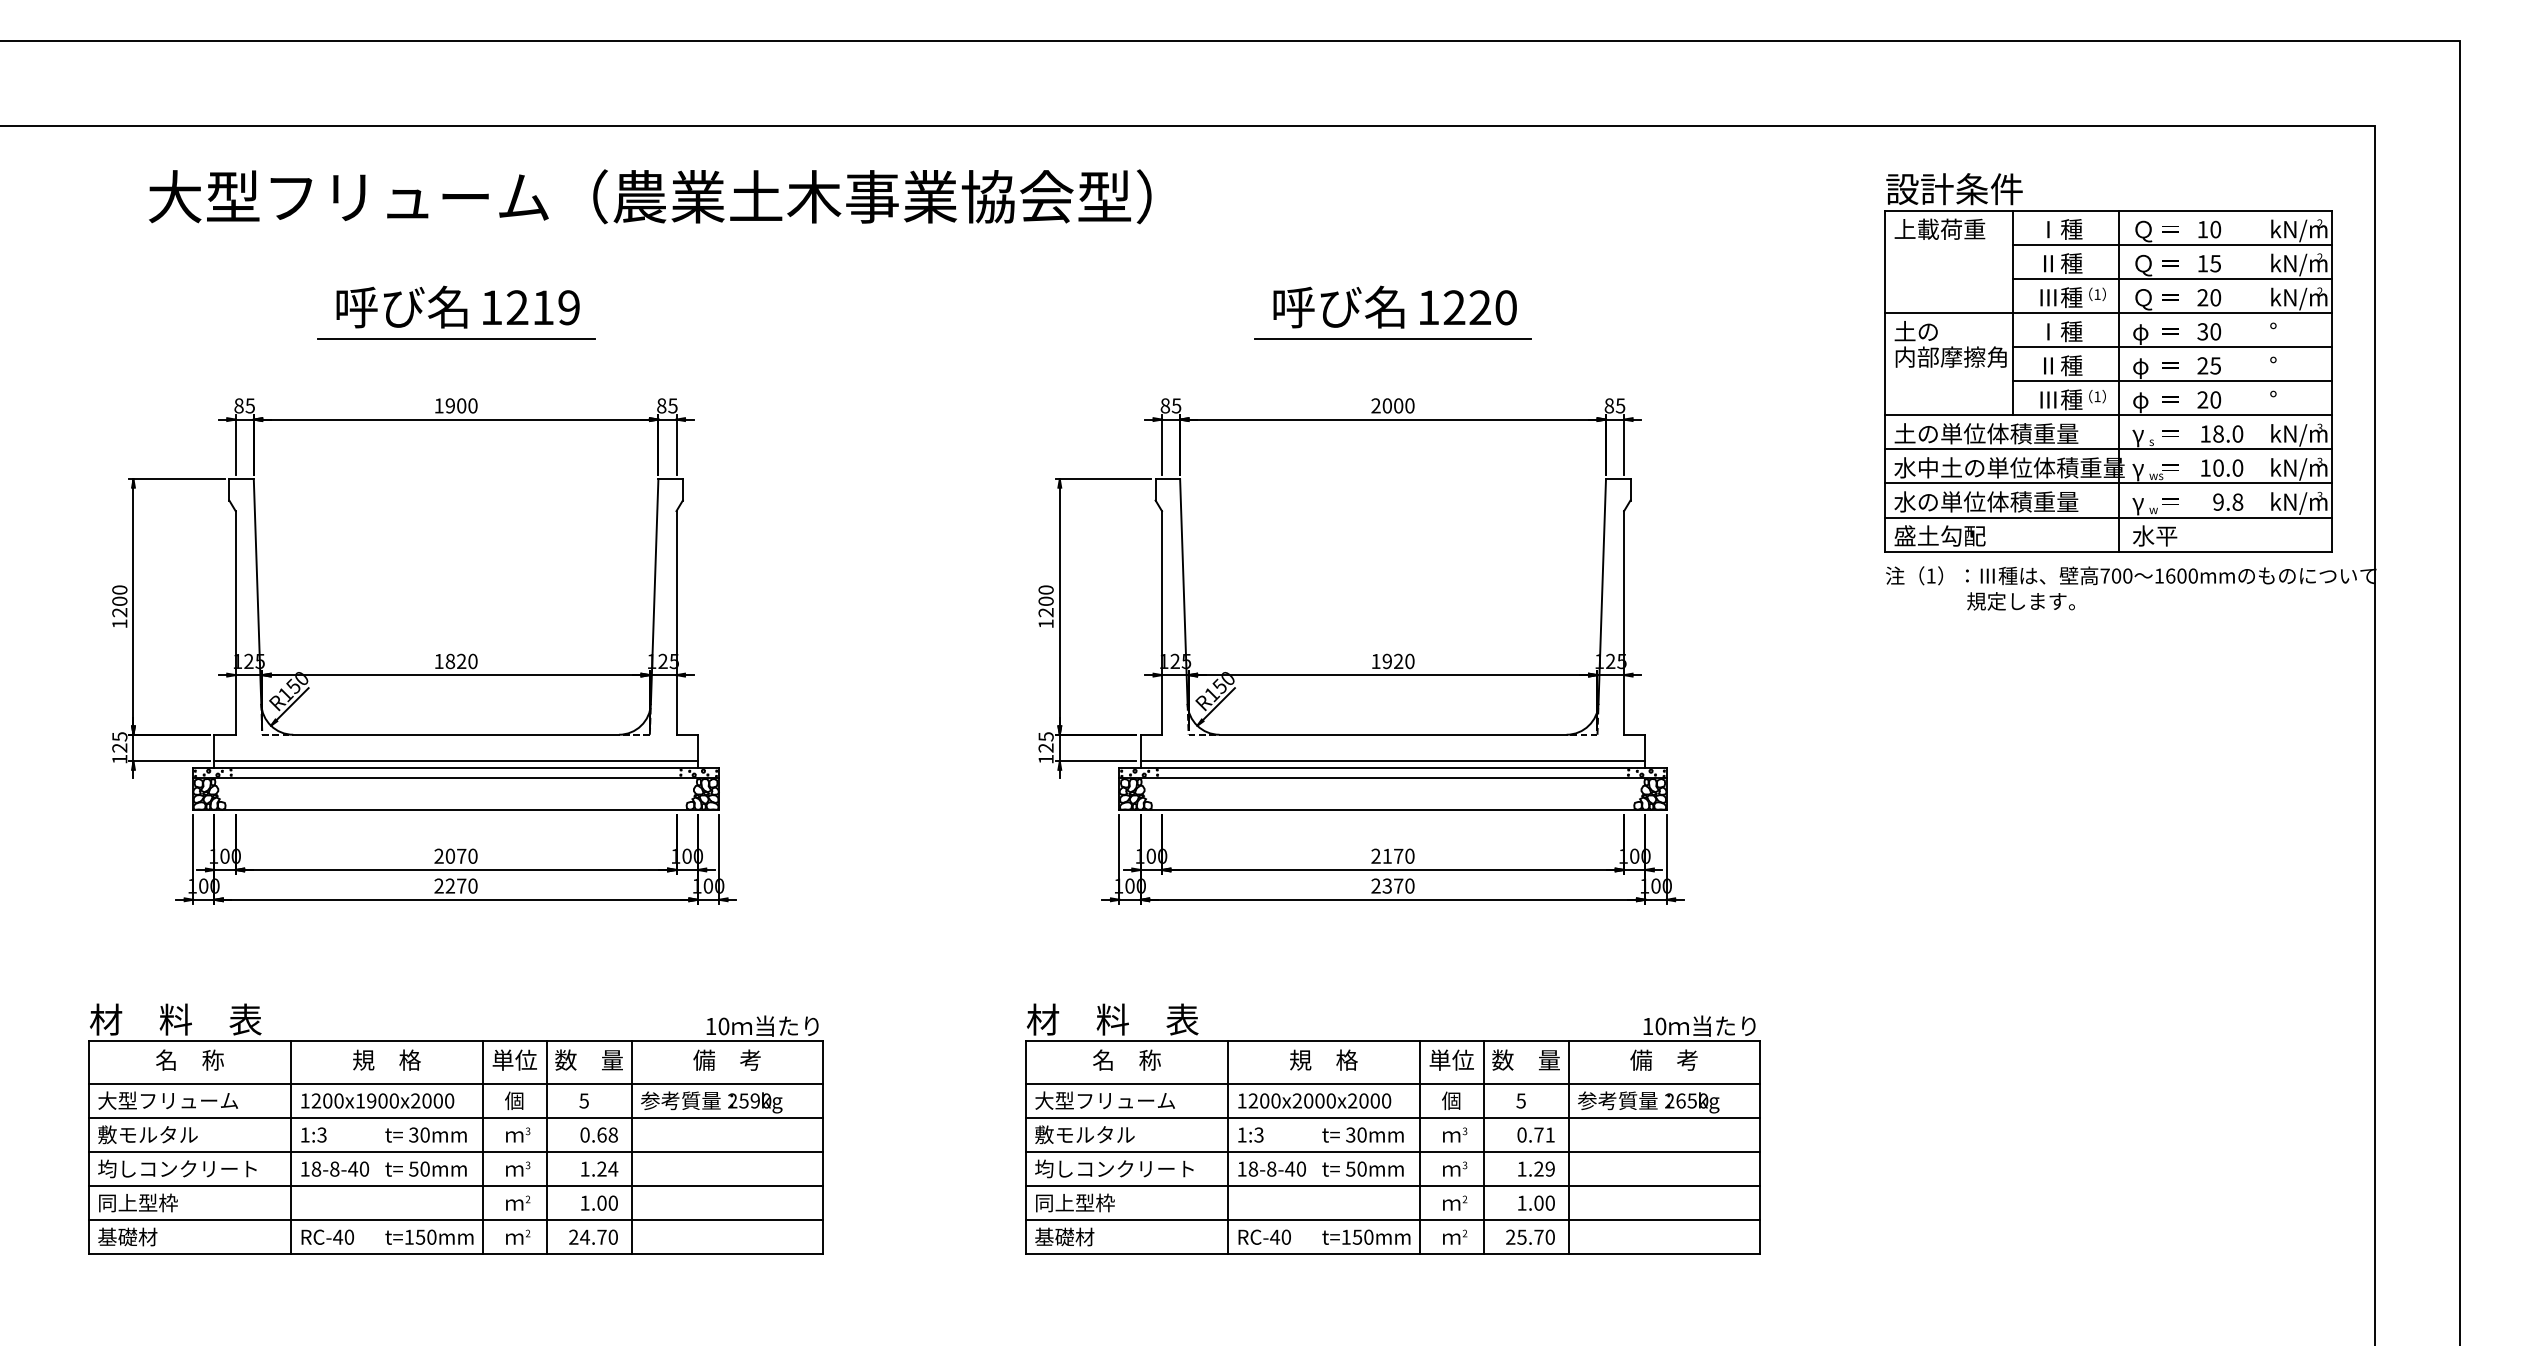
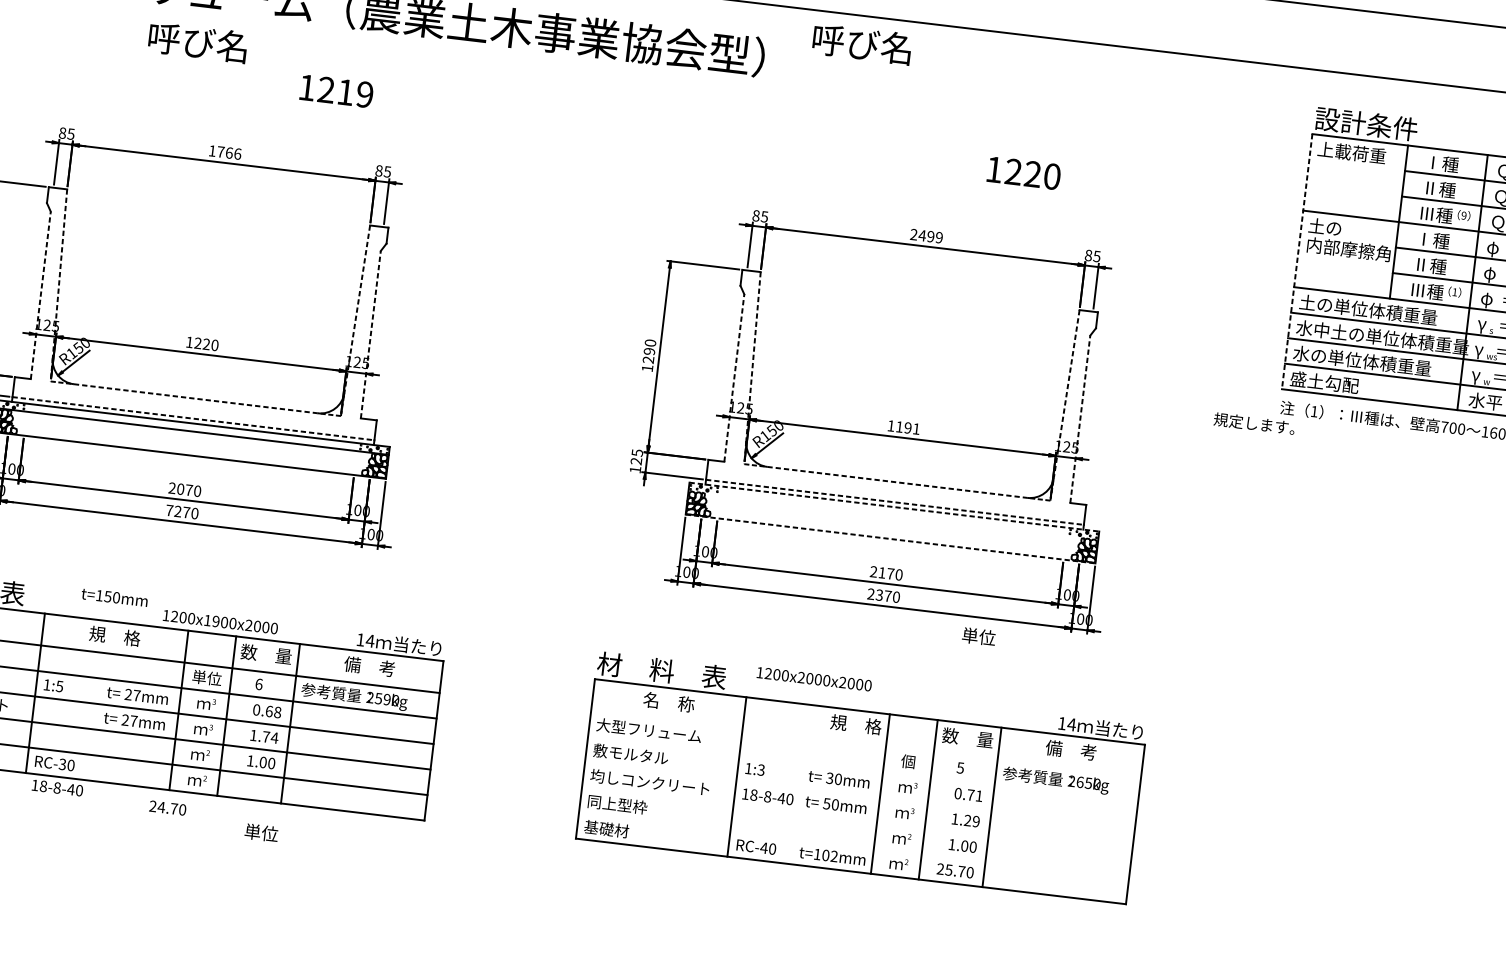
text: (2097, 294) -> (1464, 215), 1 -> 9
text: (401, 306) -> (197, 41), moved
text: (1338, 306) -> (861, 43), moved
text: (531, 307) -> (336, 91), moved
text: (1468, 307) -> (1024, 173), moved
line: (455, 338) -> (230, 102), removed
line: (1392, 338) -> (932, 185), removed
line: (1884, 381) -> (1296, 261), solid -> dashed
text: (461, 405) -> (229, 152), 1900 -> 1766
text: (1398, 405) -> (930, 236), 2000 -> 2499
line: (257, 592) -> (59, 274), solid -> dashed
line: (654, 592) -> (357, 309), solid -> dashed
line: (1183, 592) -> (753, 357), solid -> dashed
line: (1602, 592) -> (1066, 394), solid -> dashed
text: (1045, 600) -> (649, 350), 1200 -> 1290
text: (2020, 601) -> (1253, 423), moved
line: (235, 622) -> (40, 295), solid -> dashed
line: (676, 622) -> (370, 334), solid -> dashed
line: (1162, 622) -> (734, 377), solid -> dashed
line: (1624, 622) -> (1080, 419), solid -> dashed
text: (450, 661) -> (198, 343), 1820 -> 1220
text: (1398, 661) -> (907, 428), 1920 -> 1191
line: (456, 734) -> (196, 398), solid -> dashed
line: (1393, 734) -> (897, 482), solid -> dashed
line: (456, 761) -> (193, 418), solid -> dashed
line: (1393, 761) -> (895, 502), solid -> dashed
line: (1393, 767) -> (894, 506), solid -> dashed
line: (1392, 778) -> (893, 515), removed
line: (1393, 810) -> (890, 539), solid -> dashed
text: (438, 885) -> (169, 510), 2270 -> 7270
text: (723, 1026) -> (369, 641), 10 -> 14
text: (1660, 1026) -> (1071, 724), 10 -> 14
text: (514, 1059) -> (261, 832), moved
text: (1323, 1059) -> (855, 724), moved
text: (1451, 1059) -> (978, 636), moved
line: (1392, 1083) -> (865, 743), removed
text: (377, 1100) -> (220, 621), moved
text: (514, 1100) -> (206, 677), 個 -> 単位
text: (583, 1100) -> (258, 683), 5 -> 6
text: (1314, 1100) -> (814, 678), moved
line: (1392, 1118) -> (862, 769), removed
text: (322, 1134) -> (60, 686), 1:3 -> 1:5
text: (419, 1134) -> (132, 694), 30mm -> 27mm
line: (1392, 1152) -> (859, 795), removed
text: (335, 1168) -> (57, 787), moved
text: (419, 1168) -> (129, 720), 50mm -> 27mm
text: (601, 1168) -> (265, 736), 1.24 -> 1.74
line: (1392, 1186) -> (856, 820), removed
line: (1392, 1220) -> (853, 846), removed
text: (338, 1236) -> (63, 763), RC-40 -> RC-30
text: (429, 1236) -> (114, 596), moved
text: (593, 1236) -> (167, 807), moved
text: (1362, 1236) -> (829, 855), t=150mm -> t=102mm

